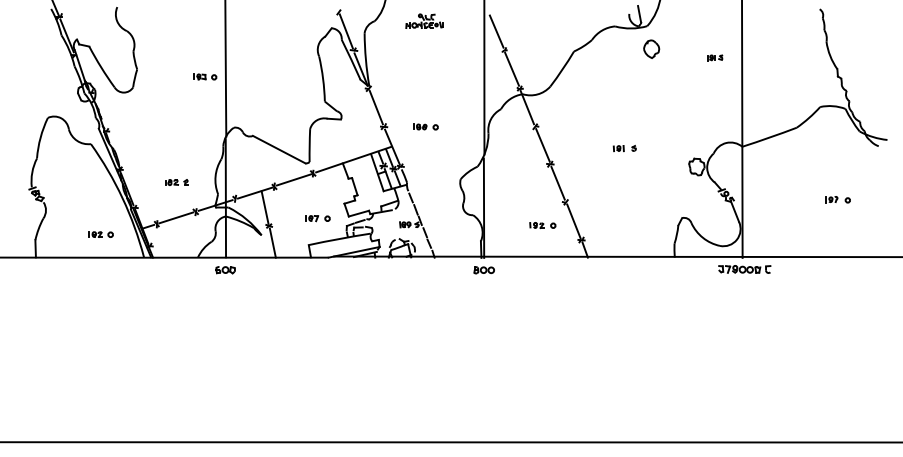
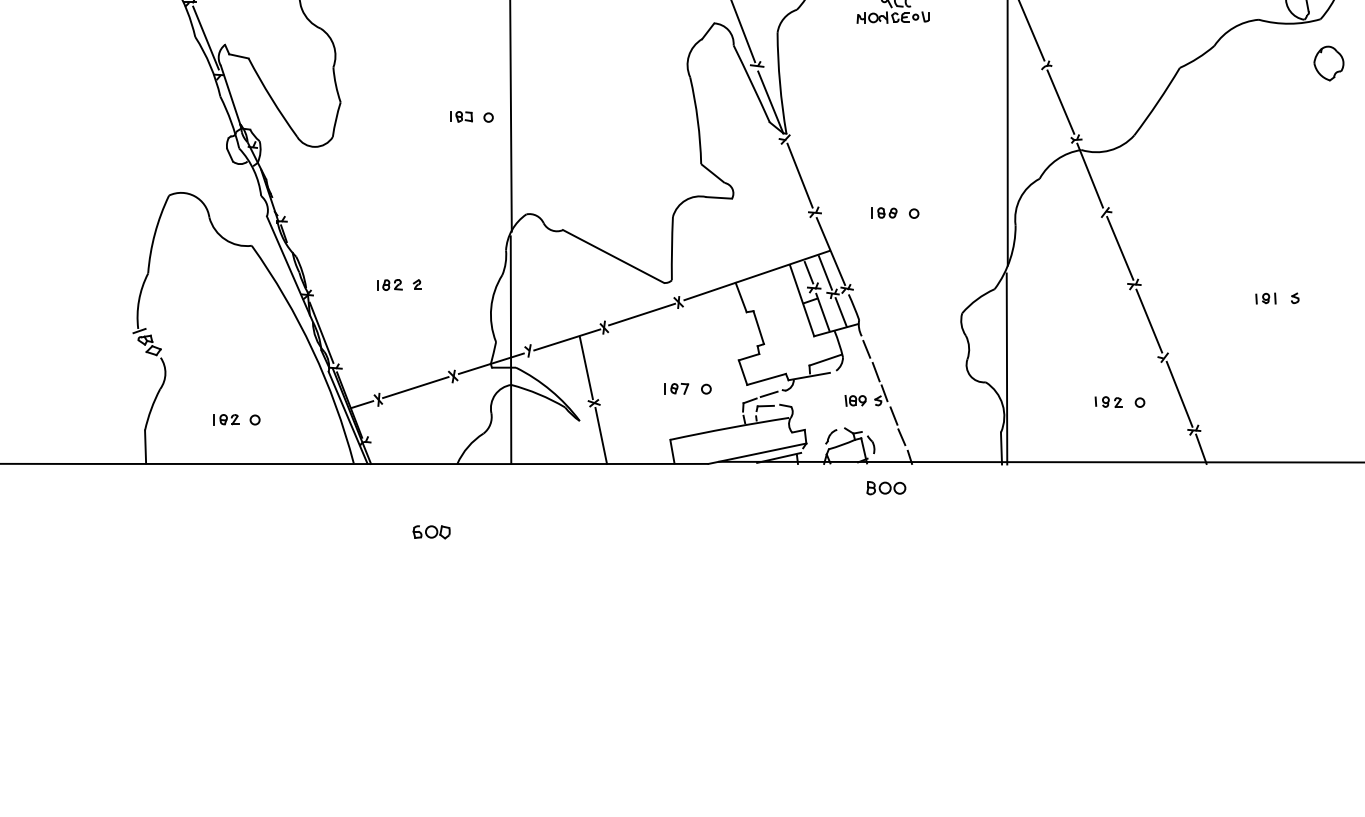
part: (624, 148) -> (1276, 298), moved
part: (176, 182) -> (398, 285), moved
part: (100, 234) -> (235, 419), moved
part: (225, 270) -> (431, 532), moved
part: (483, 270) -> (884, 488), moved

